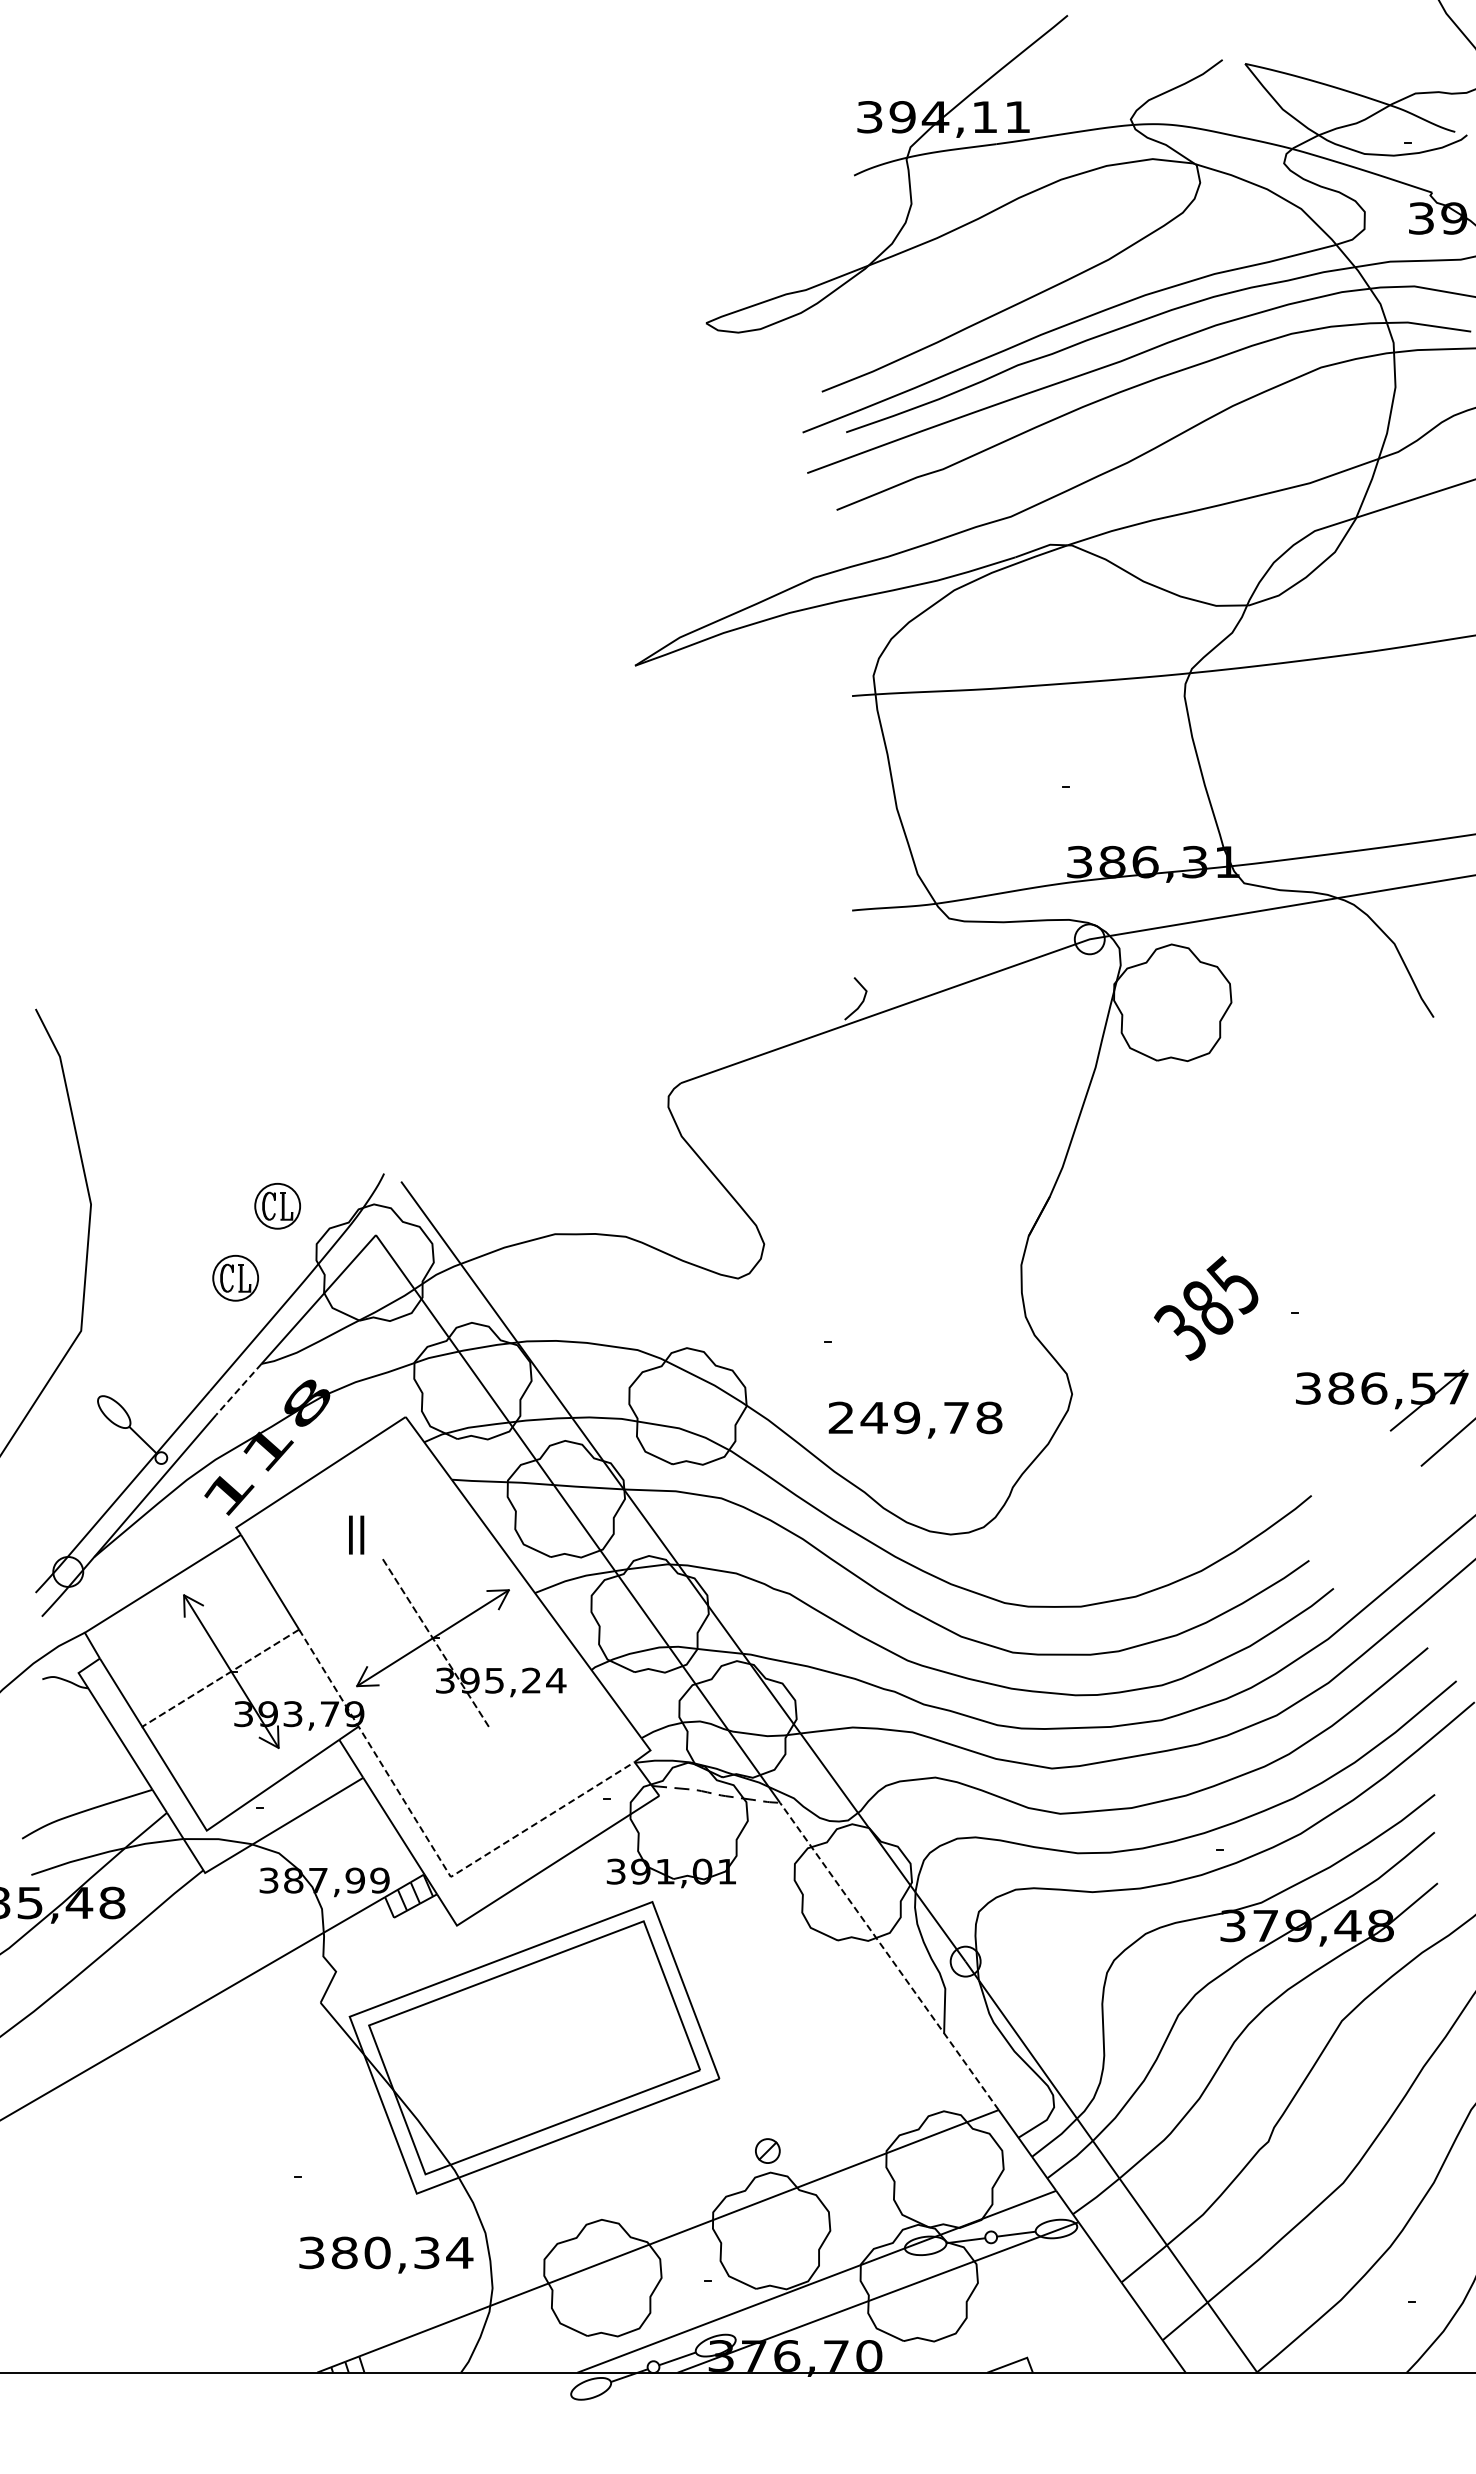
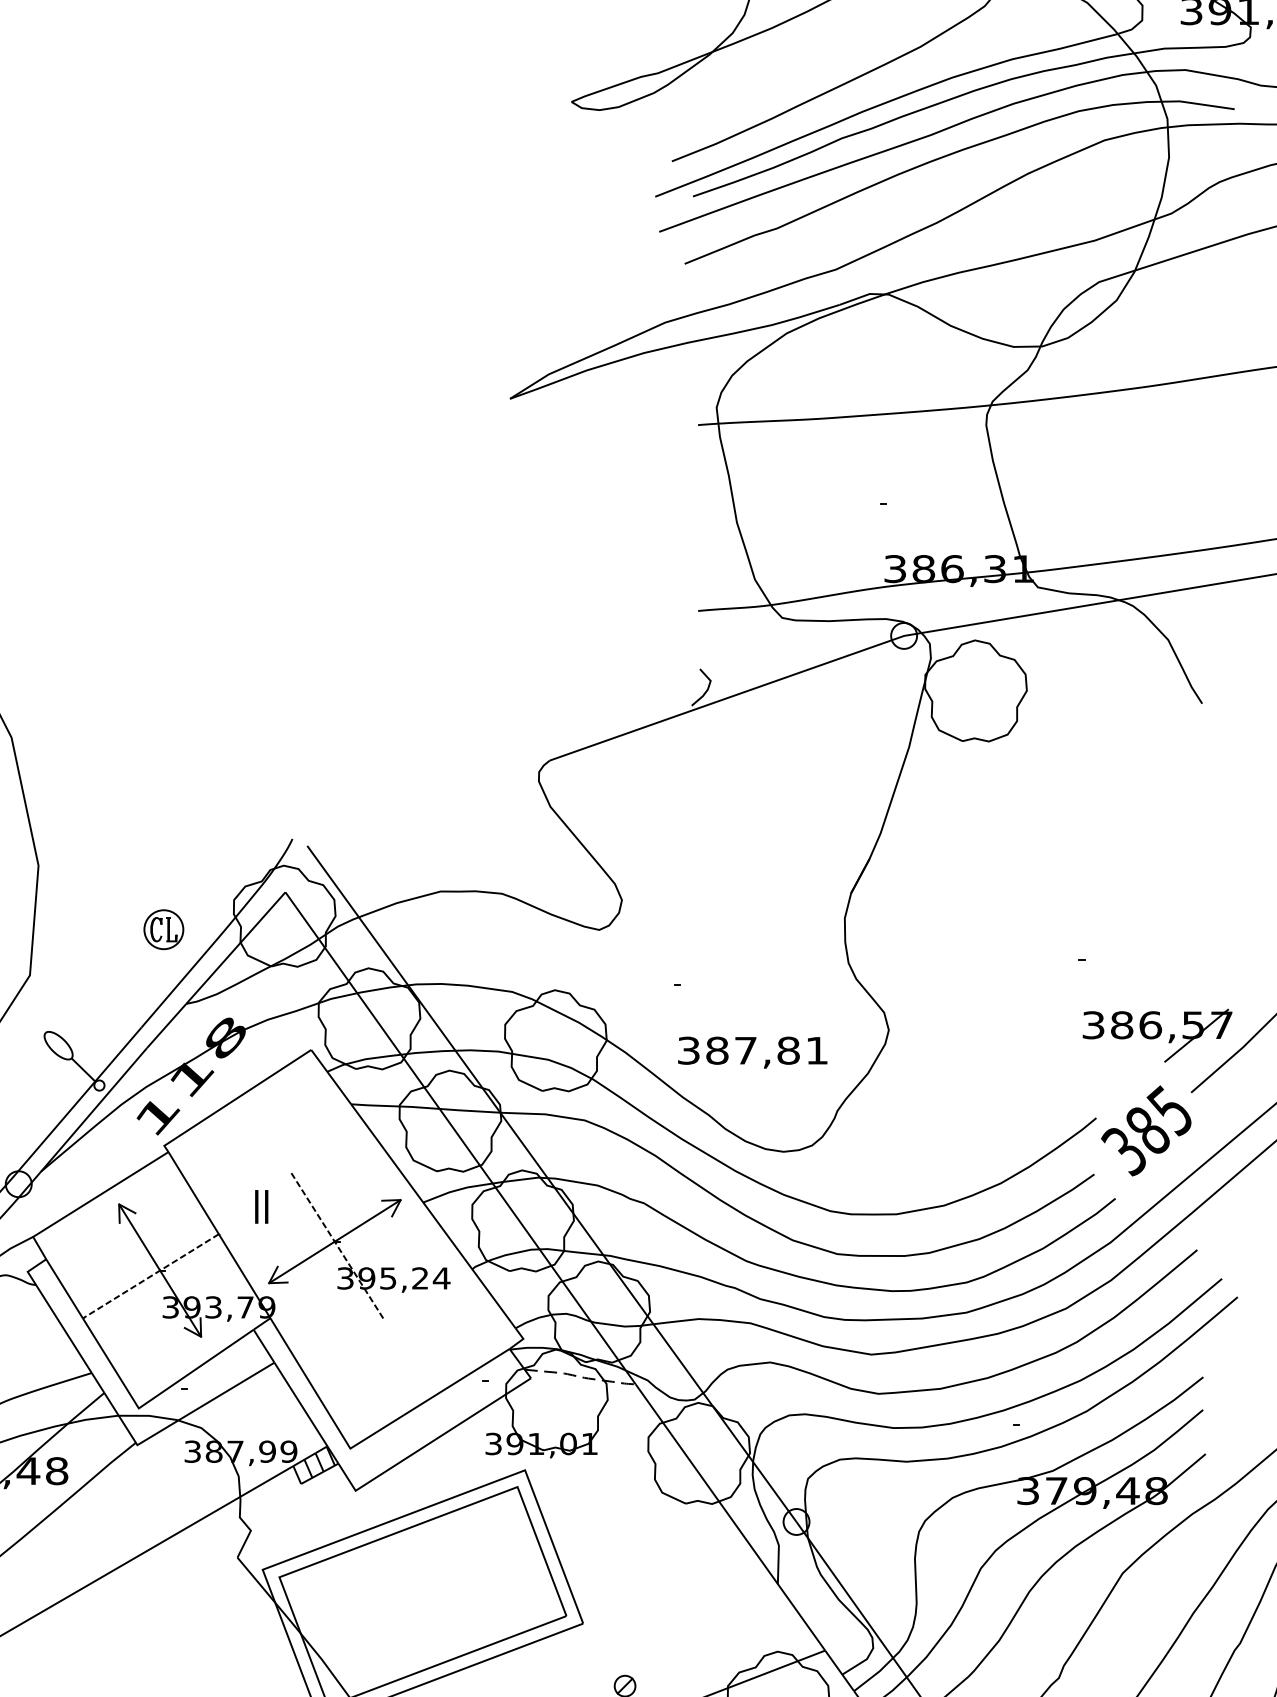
part: (277, 1206) -> (200, 867), removed
text: (1206, 1308) -> (1146, 1130), moved
line: (238, 1389) -> (166, 1026), dashed -> solid
text: (915, 1417) -> (753, 1050), 249,78 -> 387,81
text: (356, 1534) -> (261, 1206), moved
line: (432, 1846) -> (334, 1422), dashed -> solid
line: (889, 1956) -> (730, 1517), dashed -> solid

